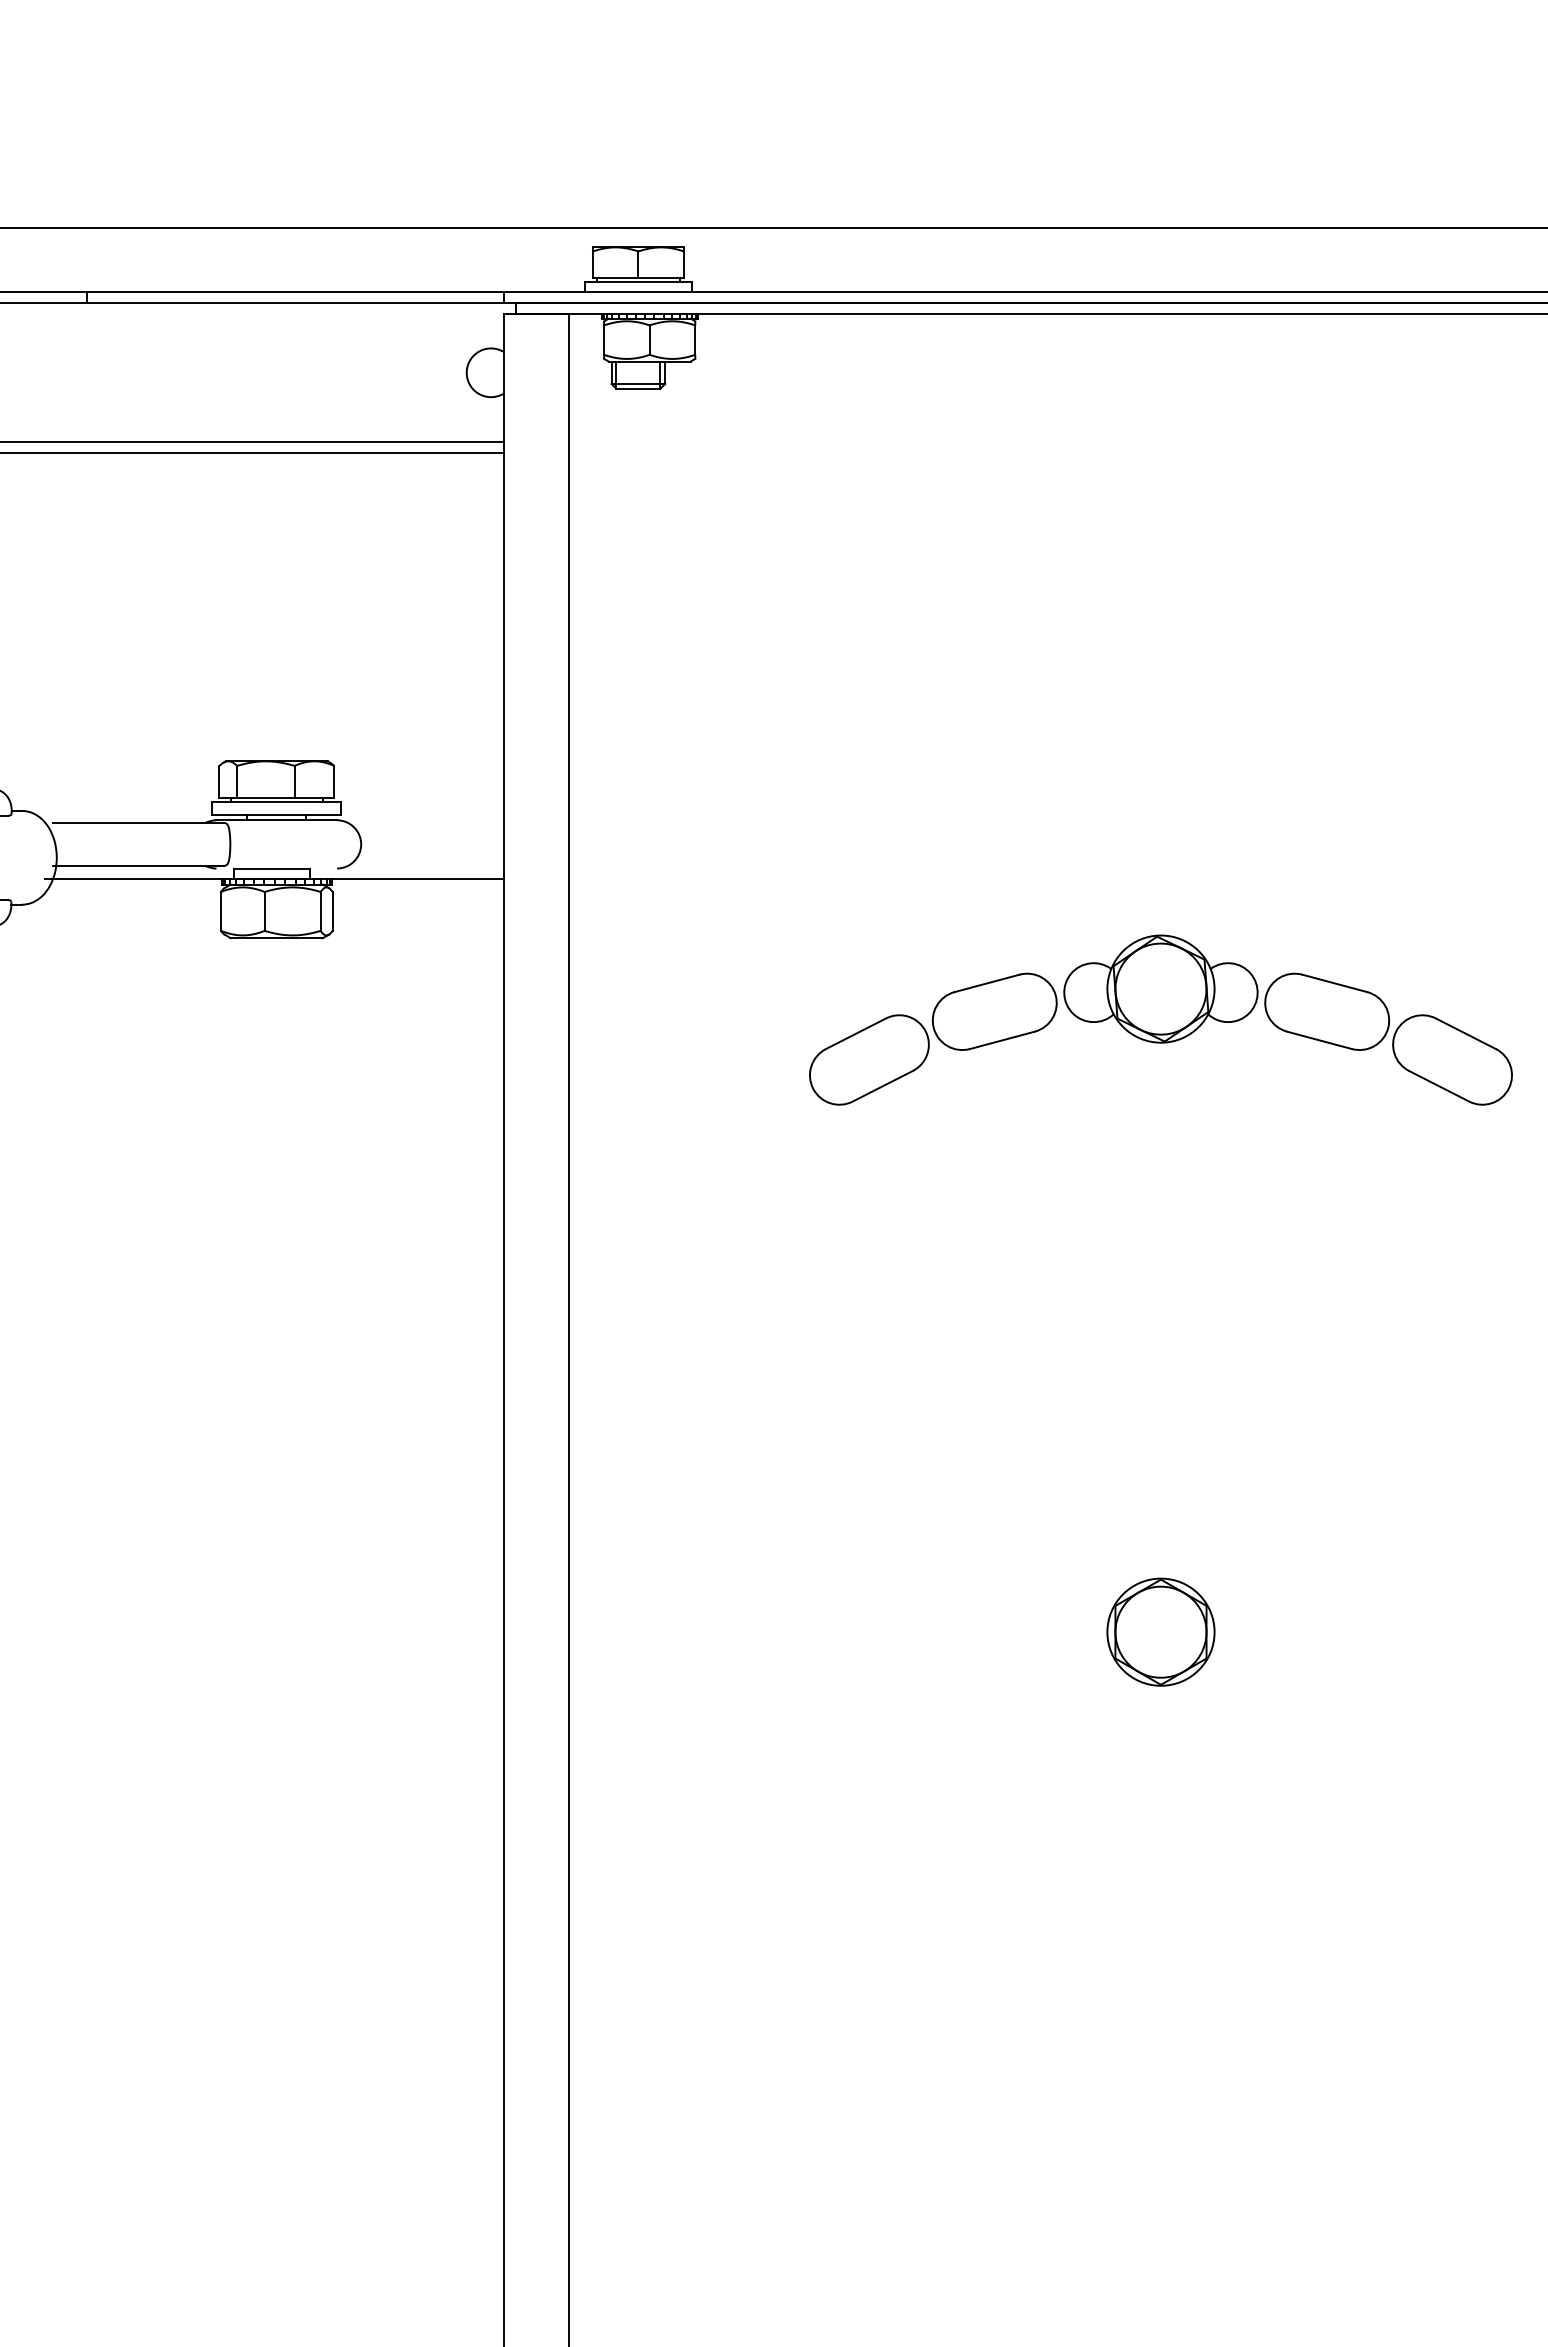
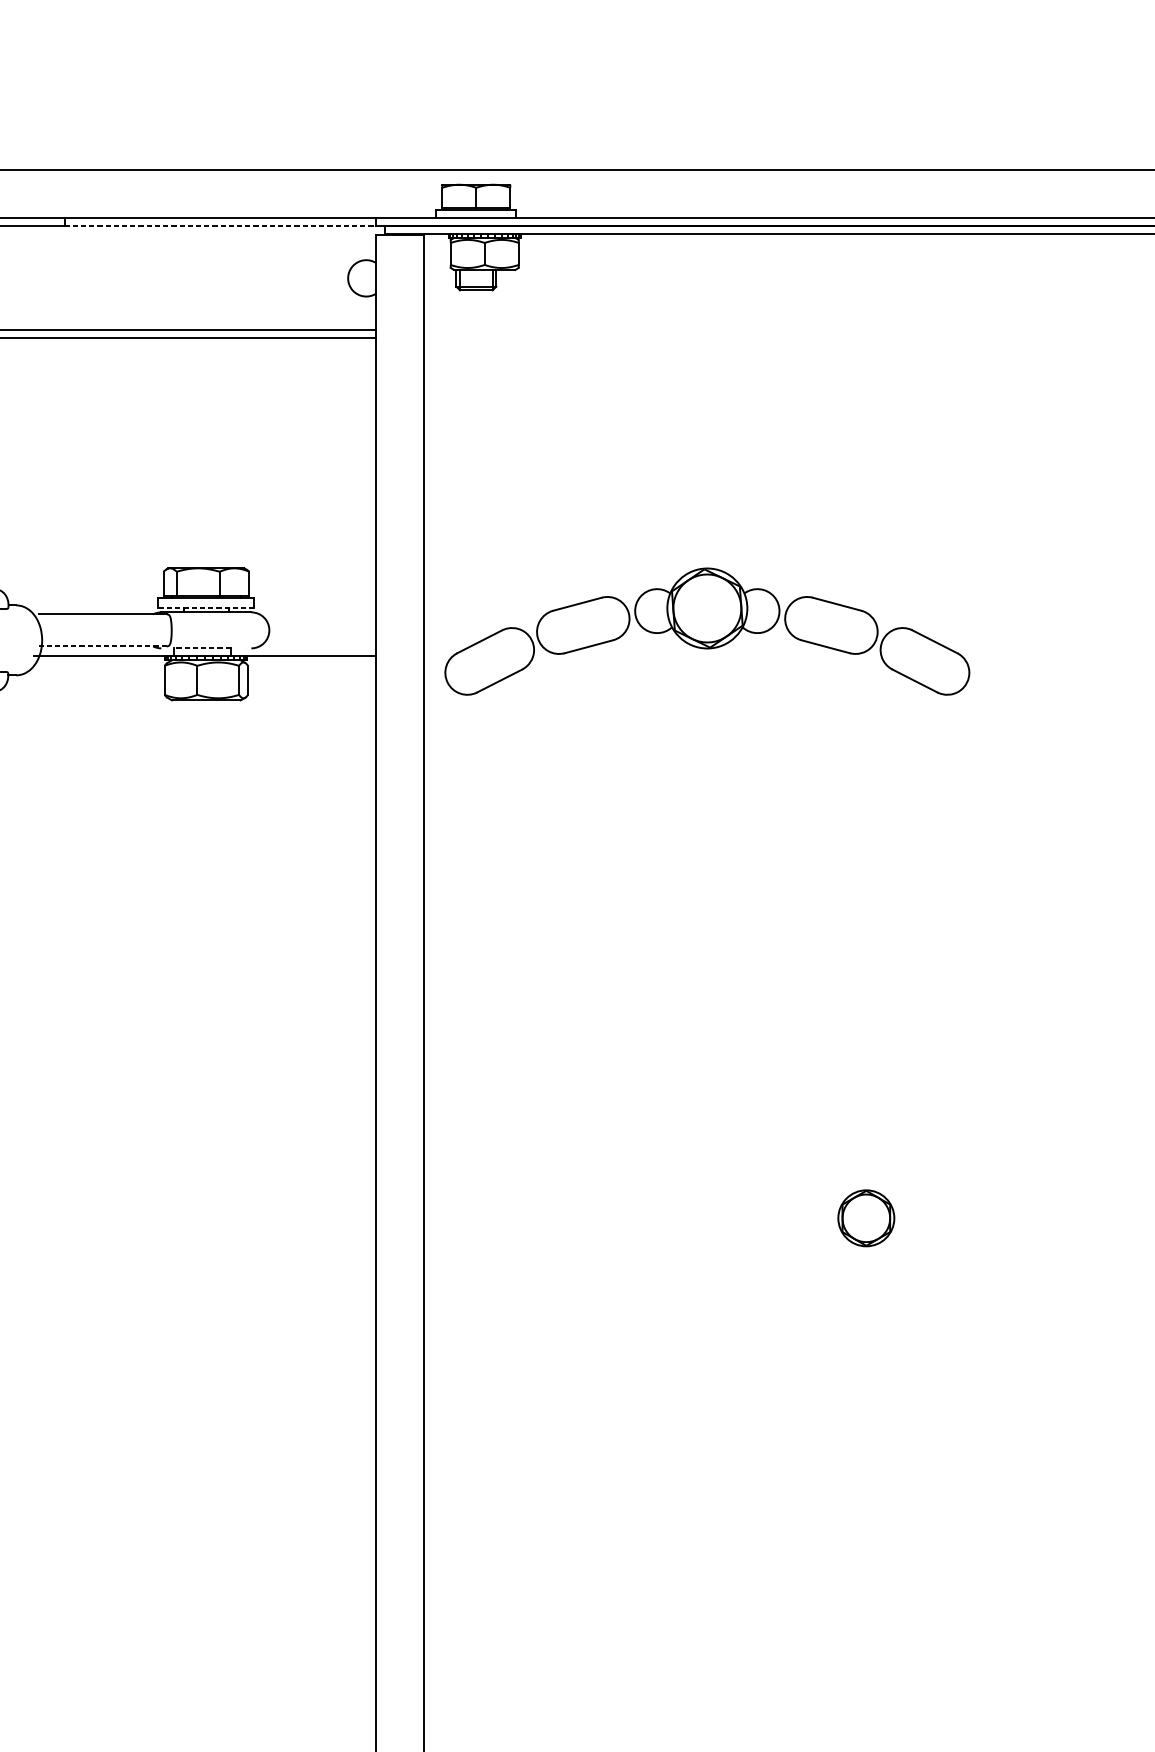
line: (295, 303) -> (220, 226), solid -> dashed
line: (276, 814) -> (206, 608), solid -> dashed
line: (137, 865) -> (102, 646), solid -> dashed
line: (271, 868) -> (202, 648), solid -> dashed
part: (1160, 1019) -> (707, 631), moved
part: (1160, 1631) -> (865, 1217), size x0.7

